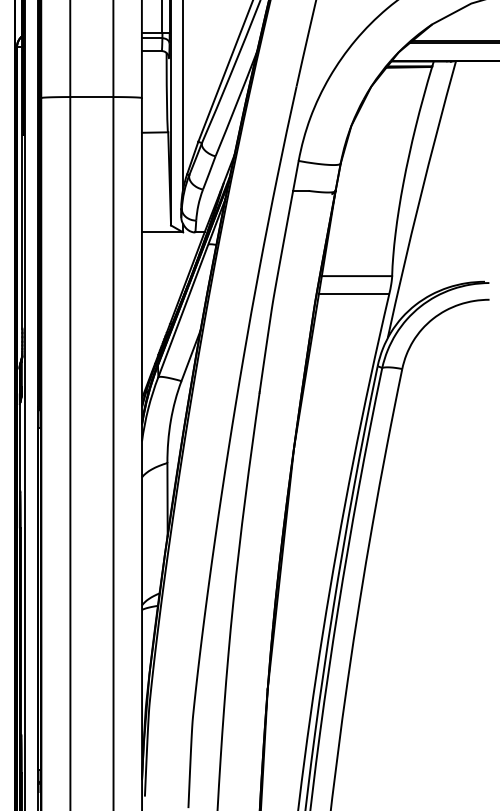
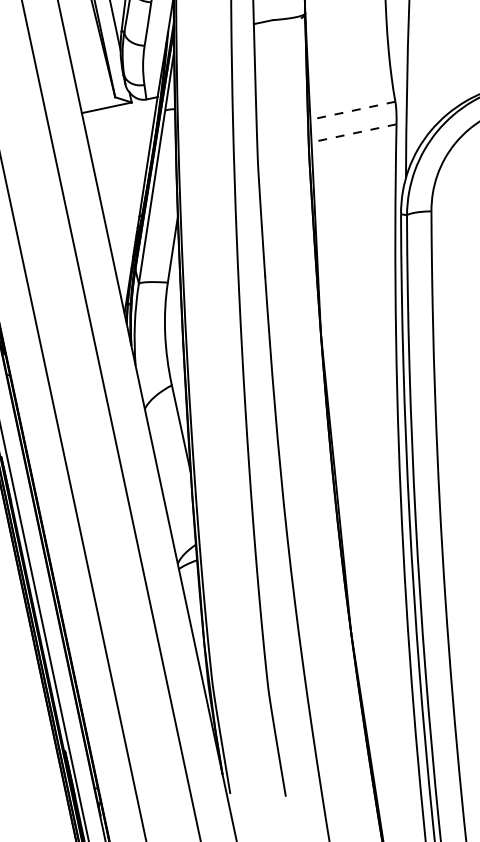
line: (356, 276) -> (352, 111), solid -> dashed
line: (353, 294) -> (353, 133), solid -> dashed

